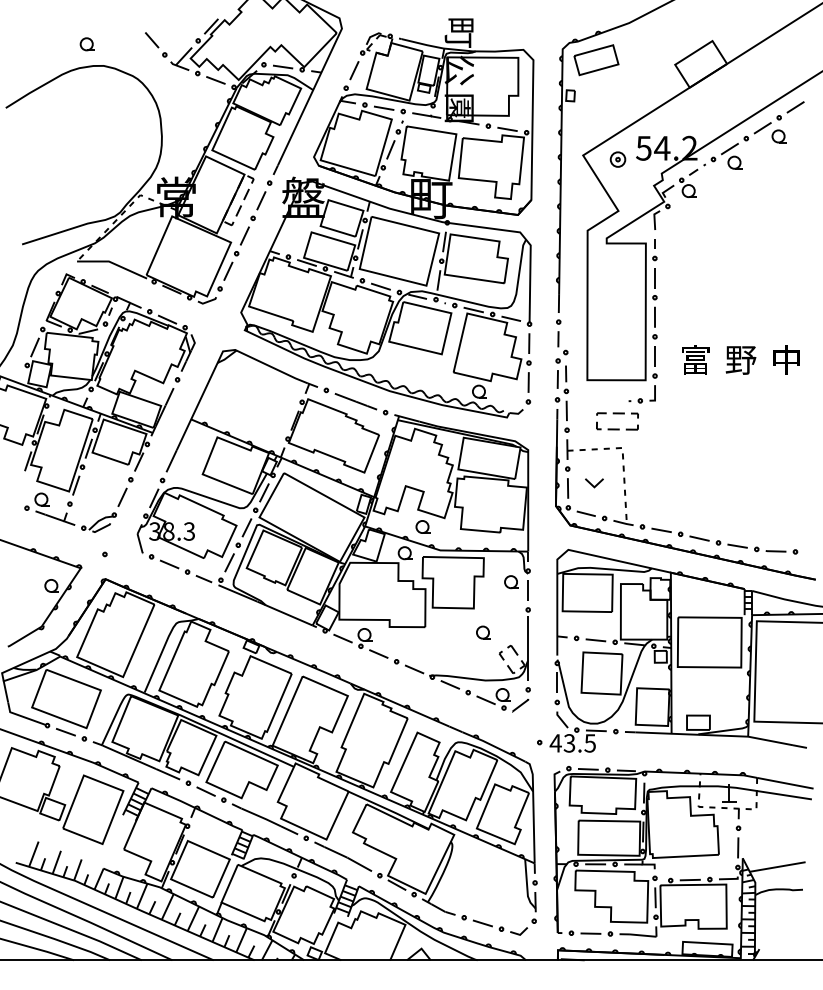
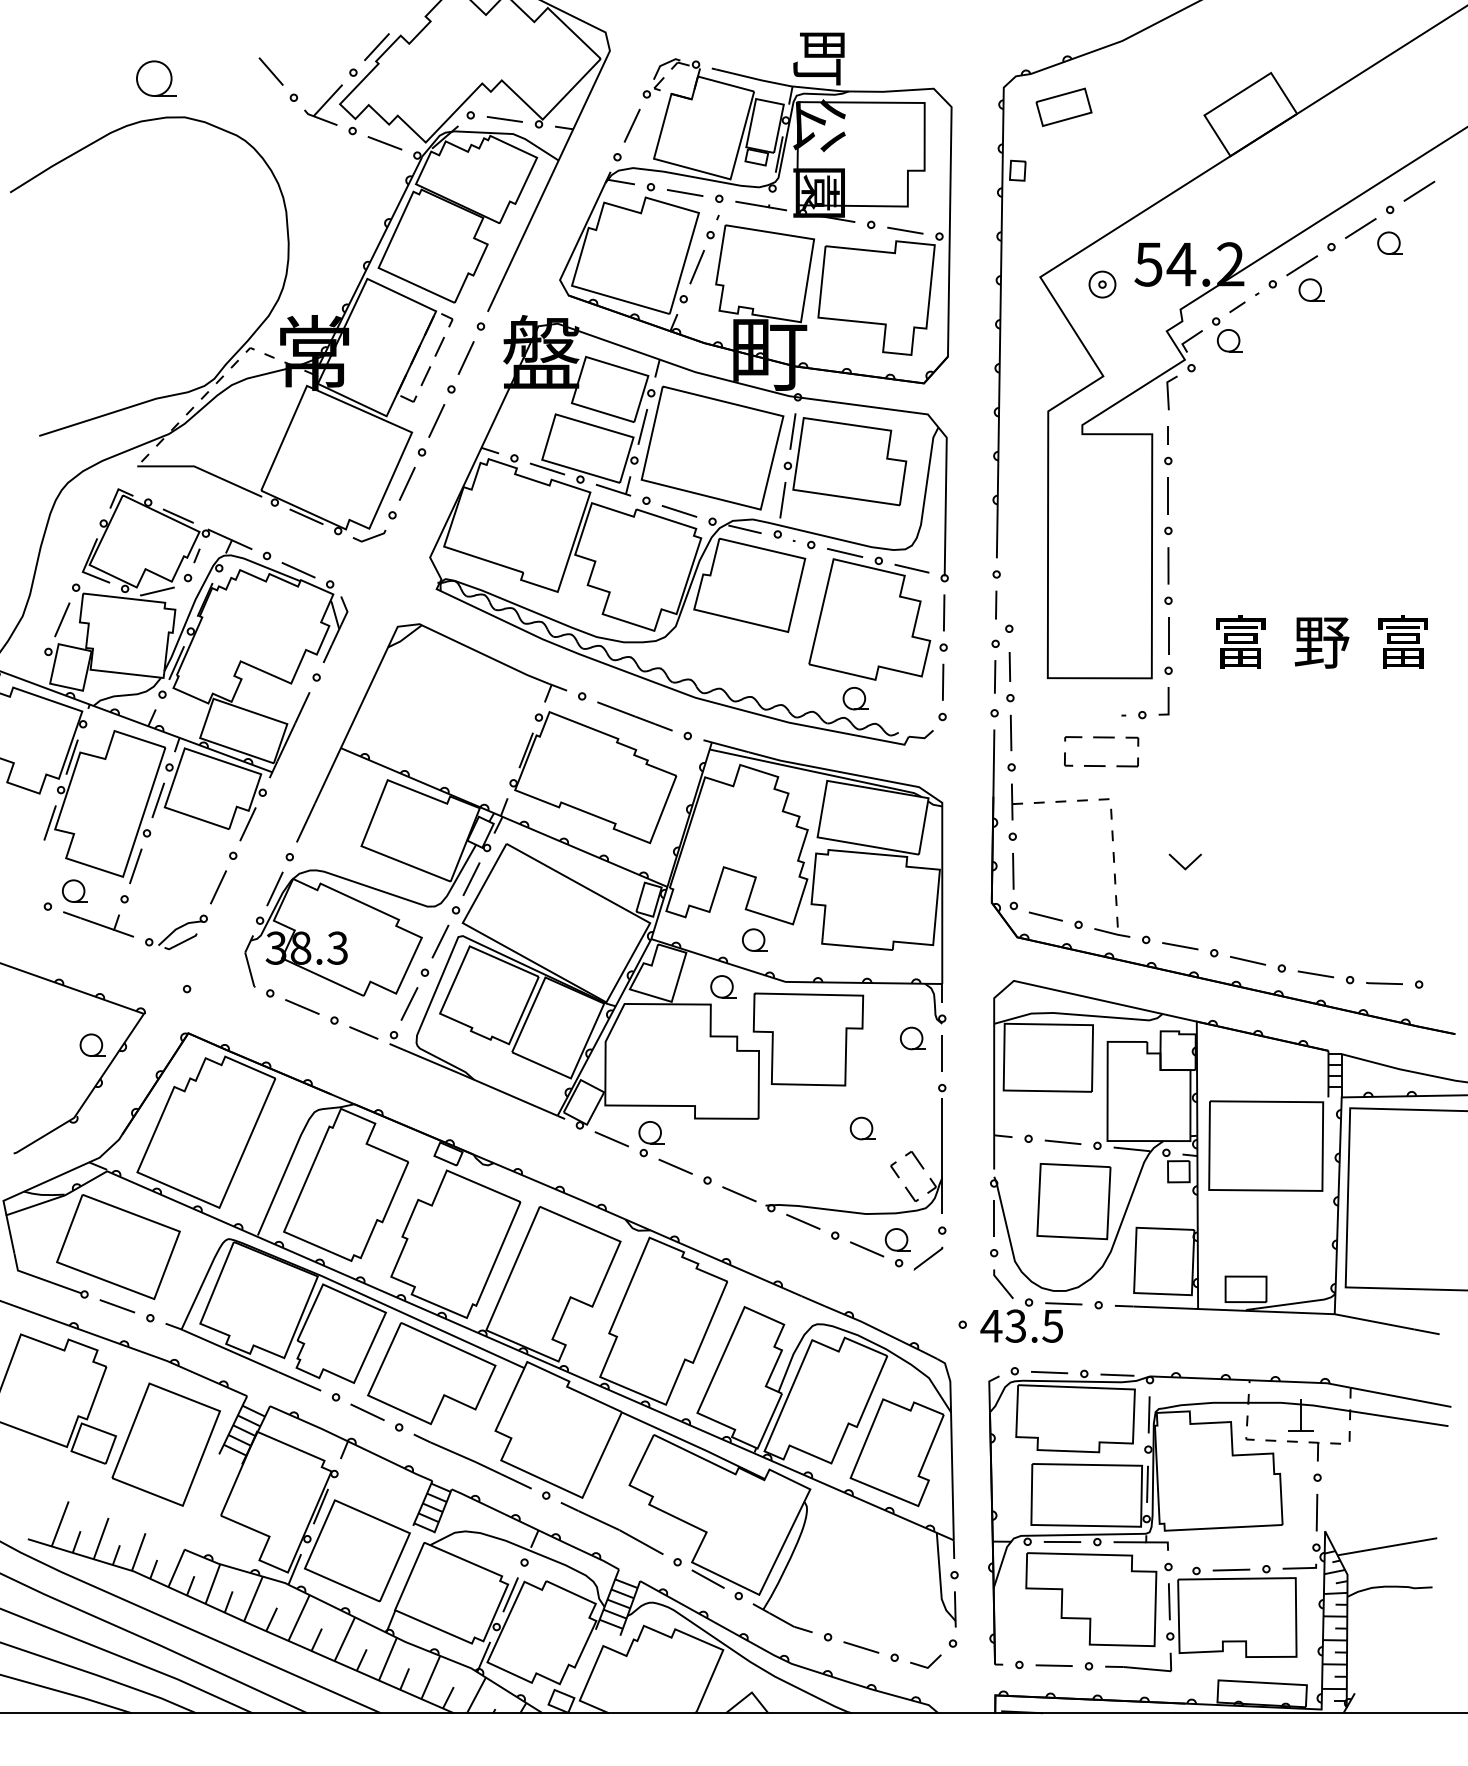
part: (86, 44) -> (154, 79), size x1.6
part: (596, 60) -> (1064, 107), size x0.7
text: (786, 360) -> (1403, 643), 中 -> 富
part: (594, 483) -> (1185, 862), moved

